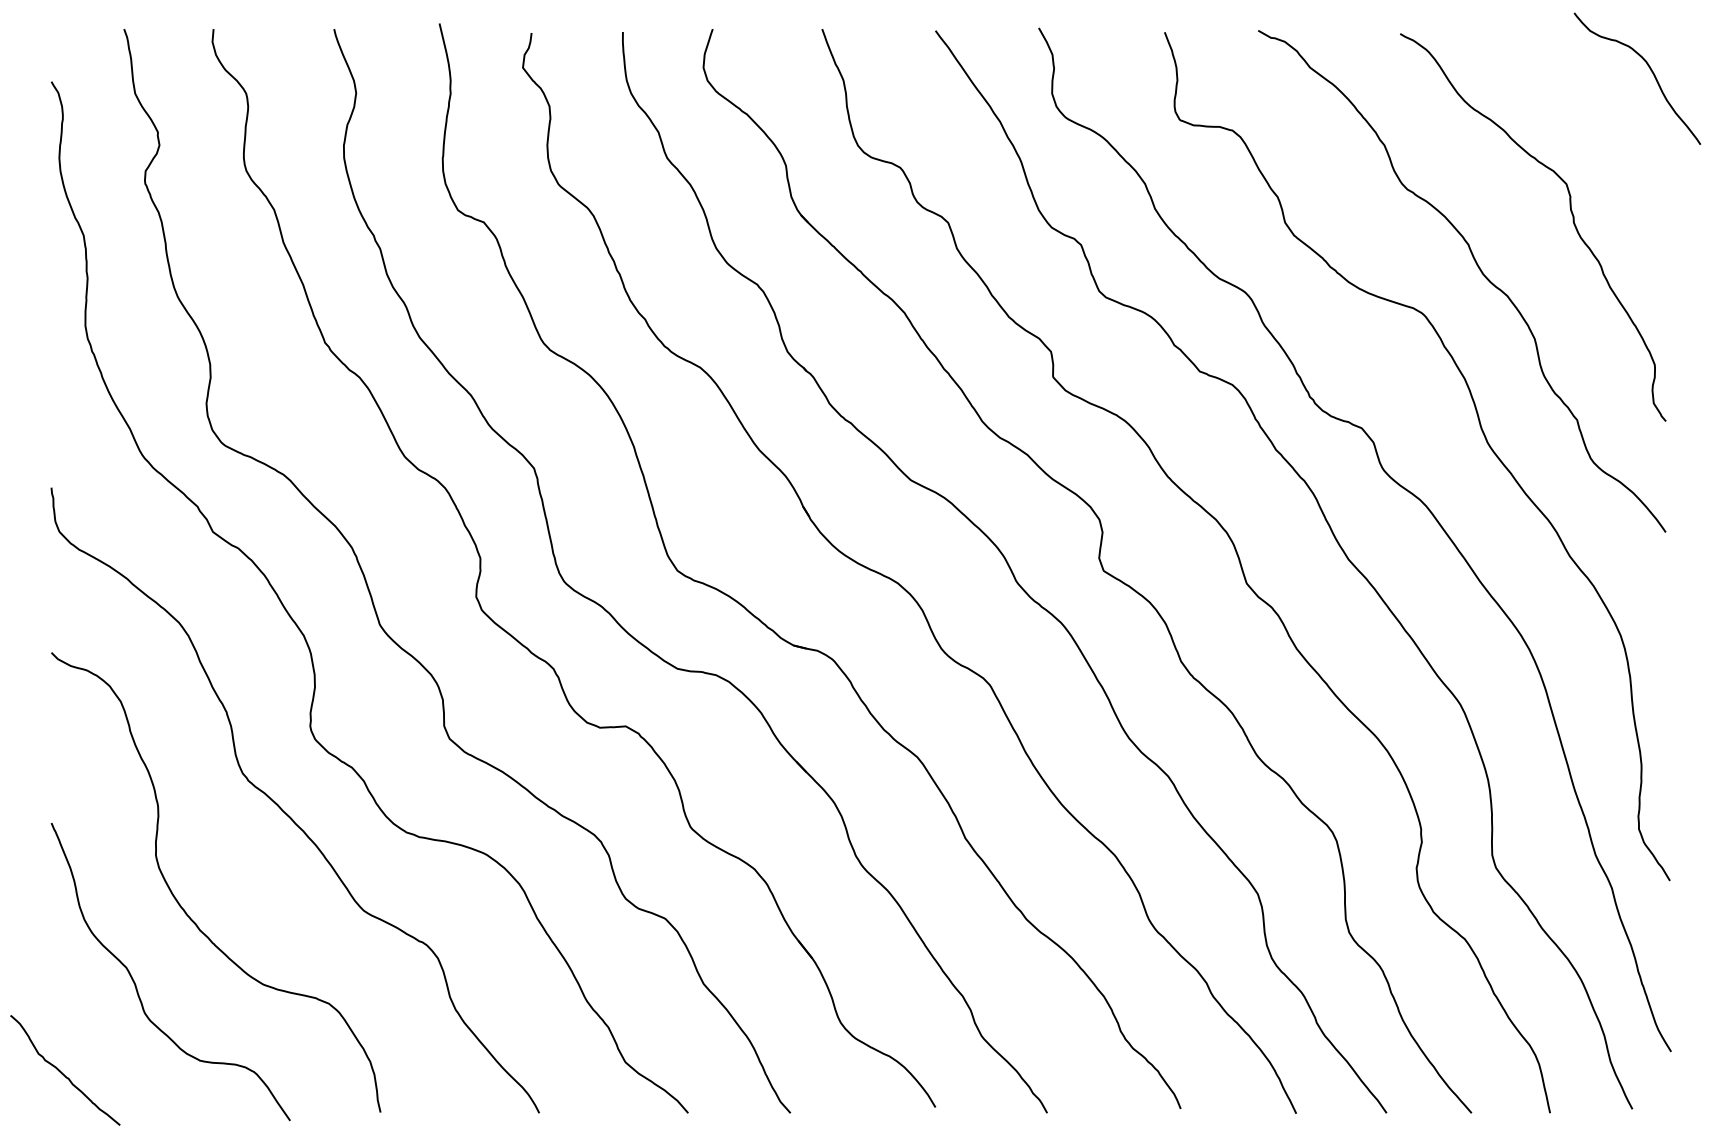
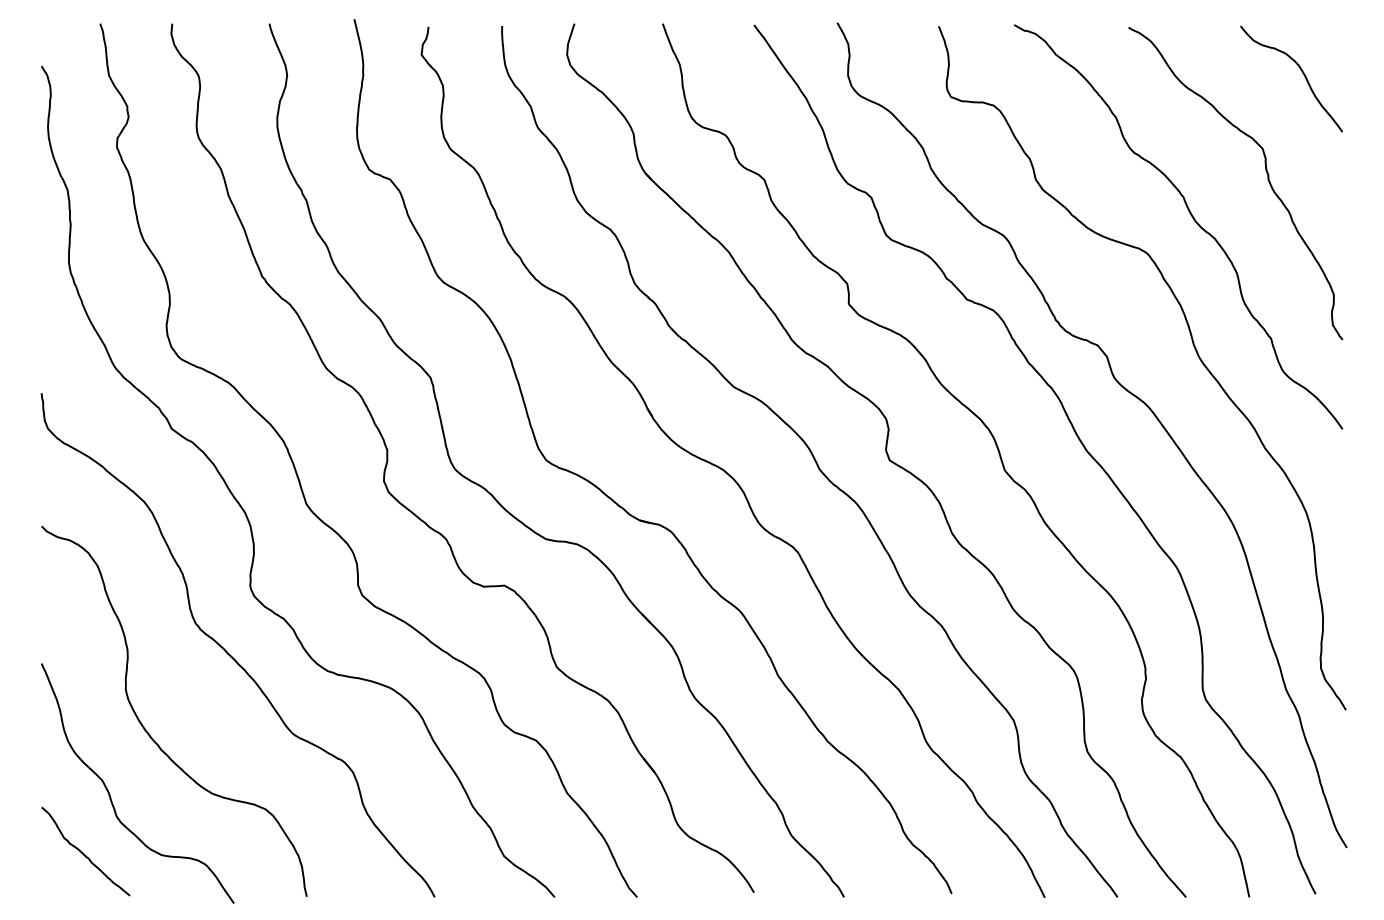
curve: (1651, 72) -> (1302, 73), moved
curve: (62, 1072) -> (83, 853), moved

